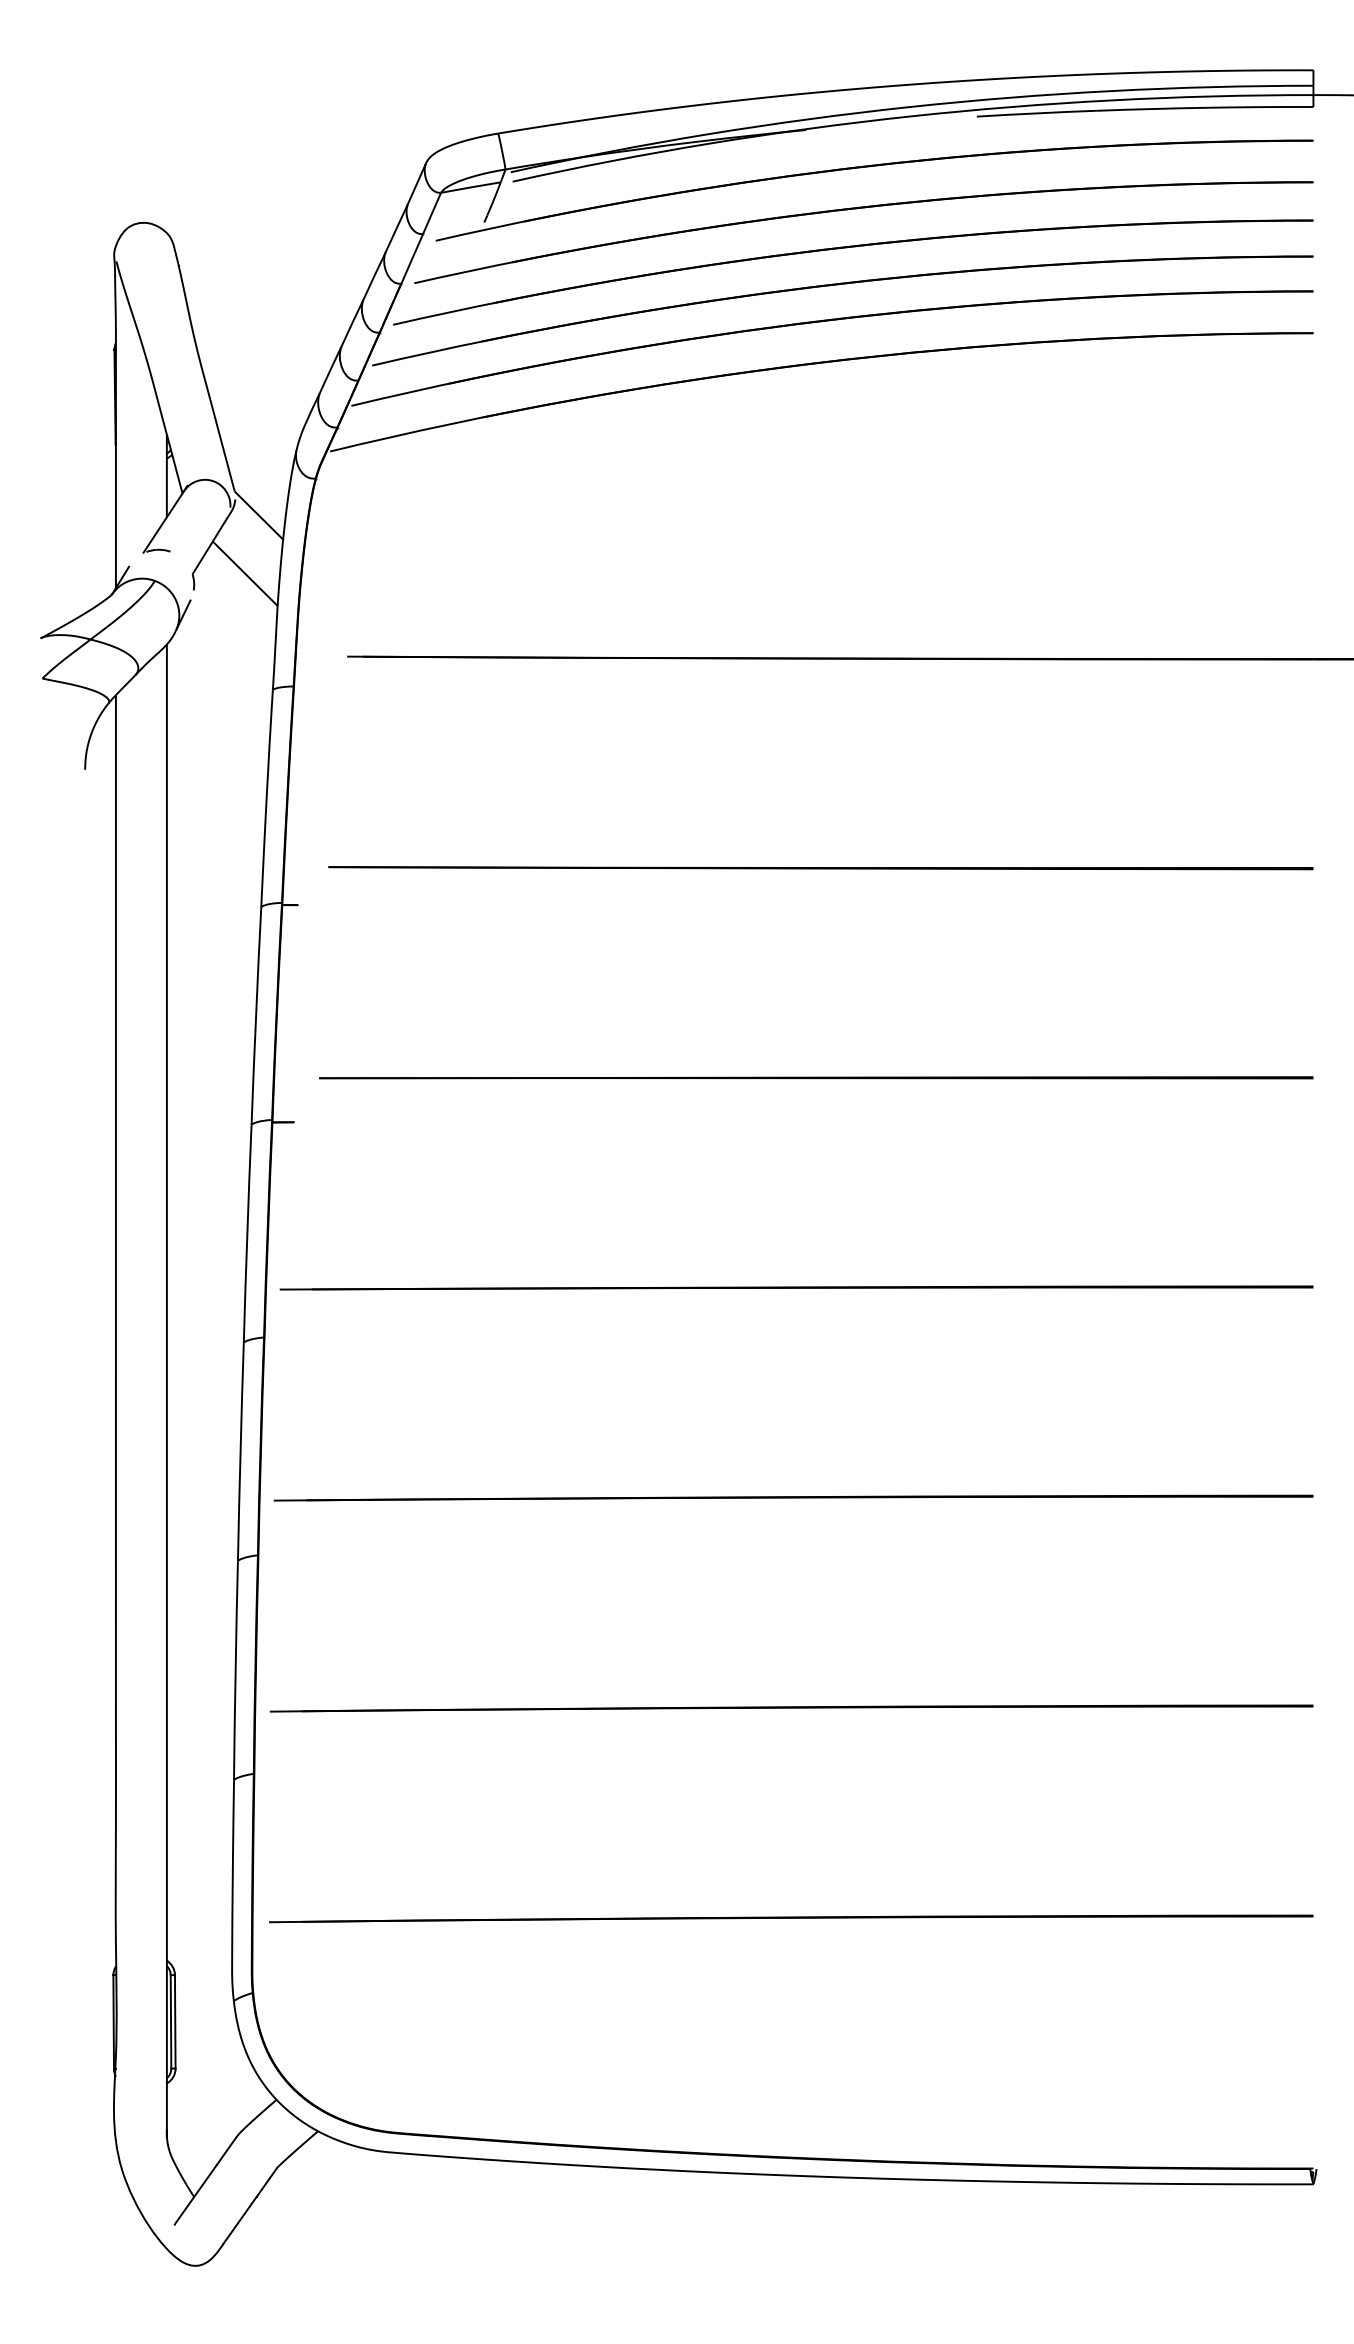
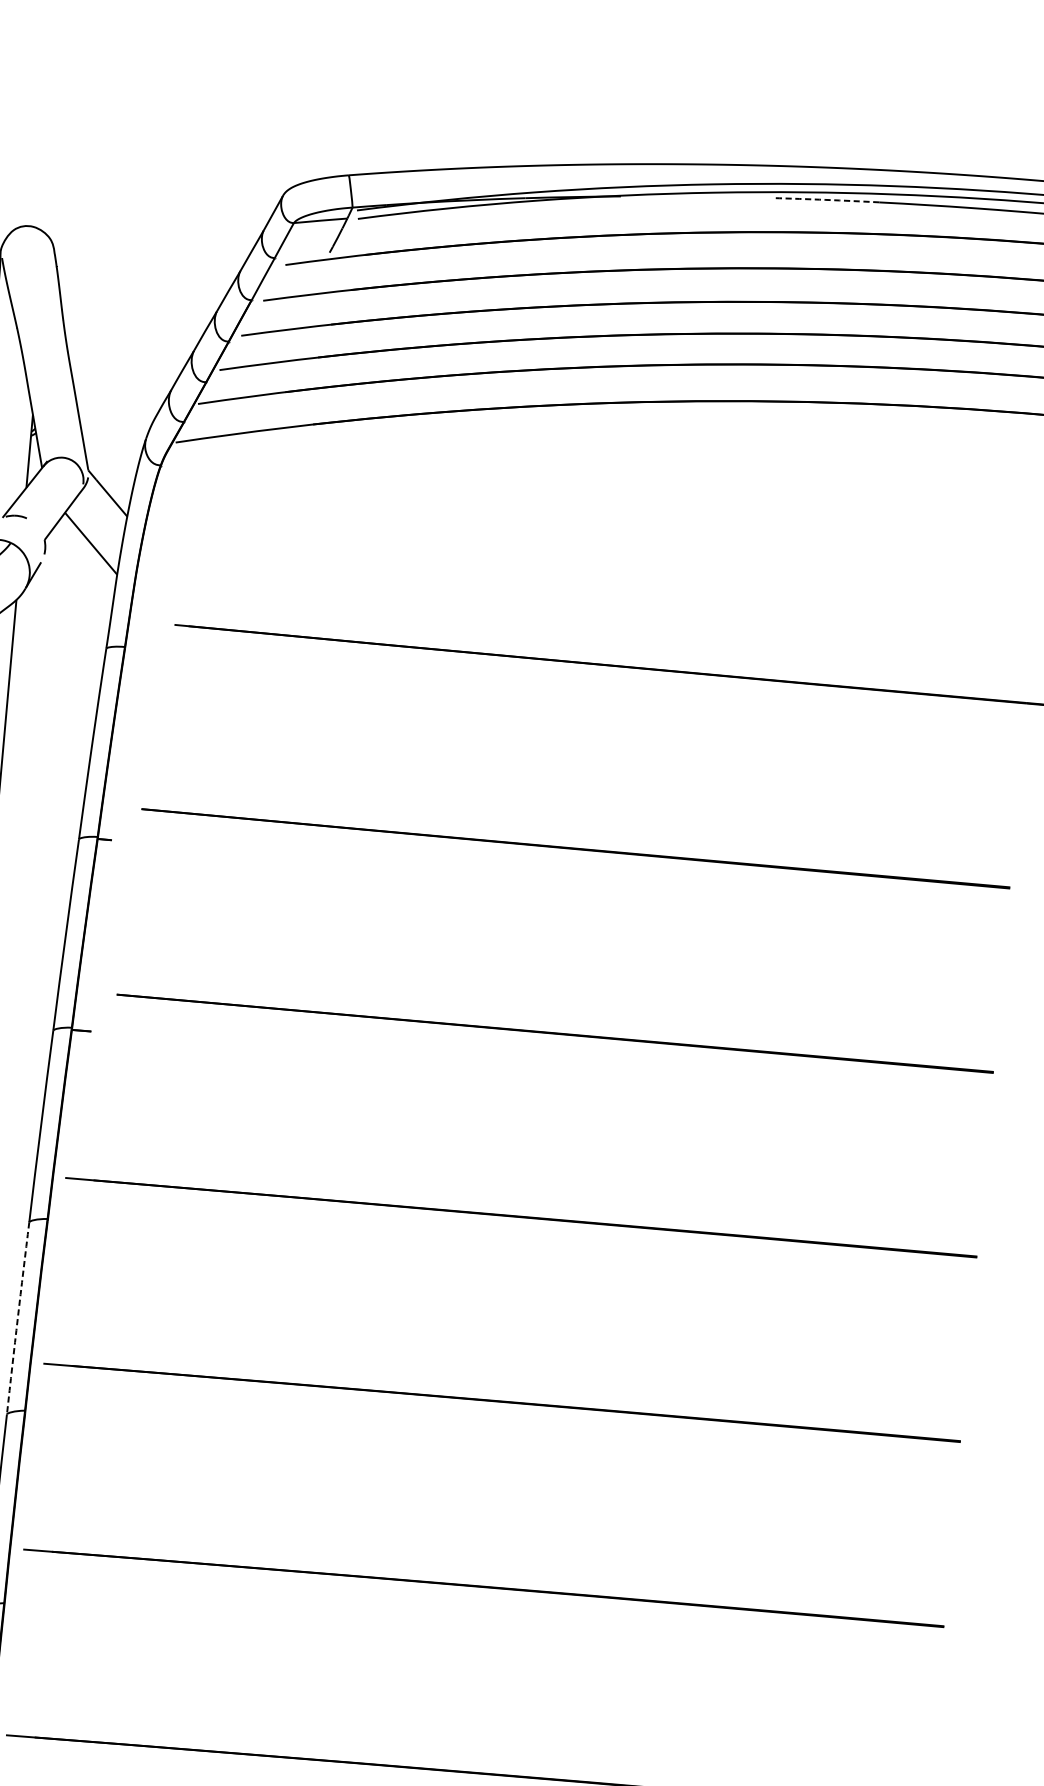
arc: (1037, 113) -> (826, 200), solid -> dashed
arc: (240, 1452) -> (17, 1318), solid -> dashed

